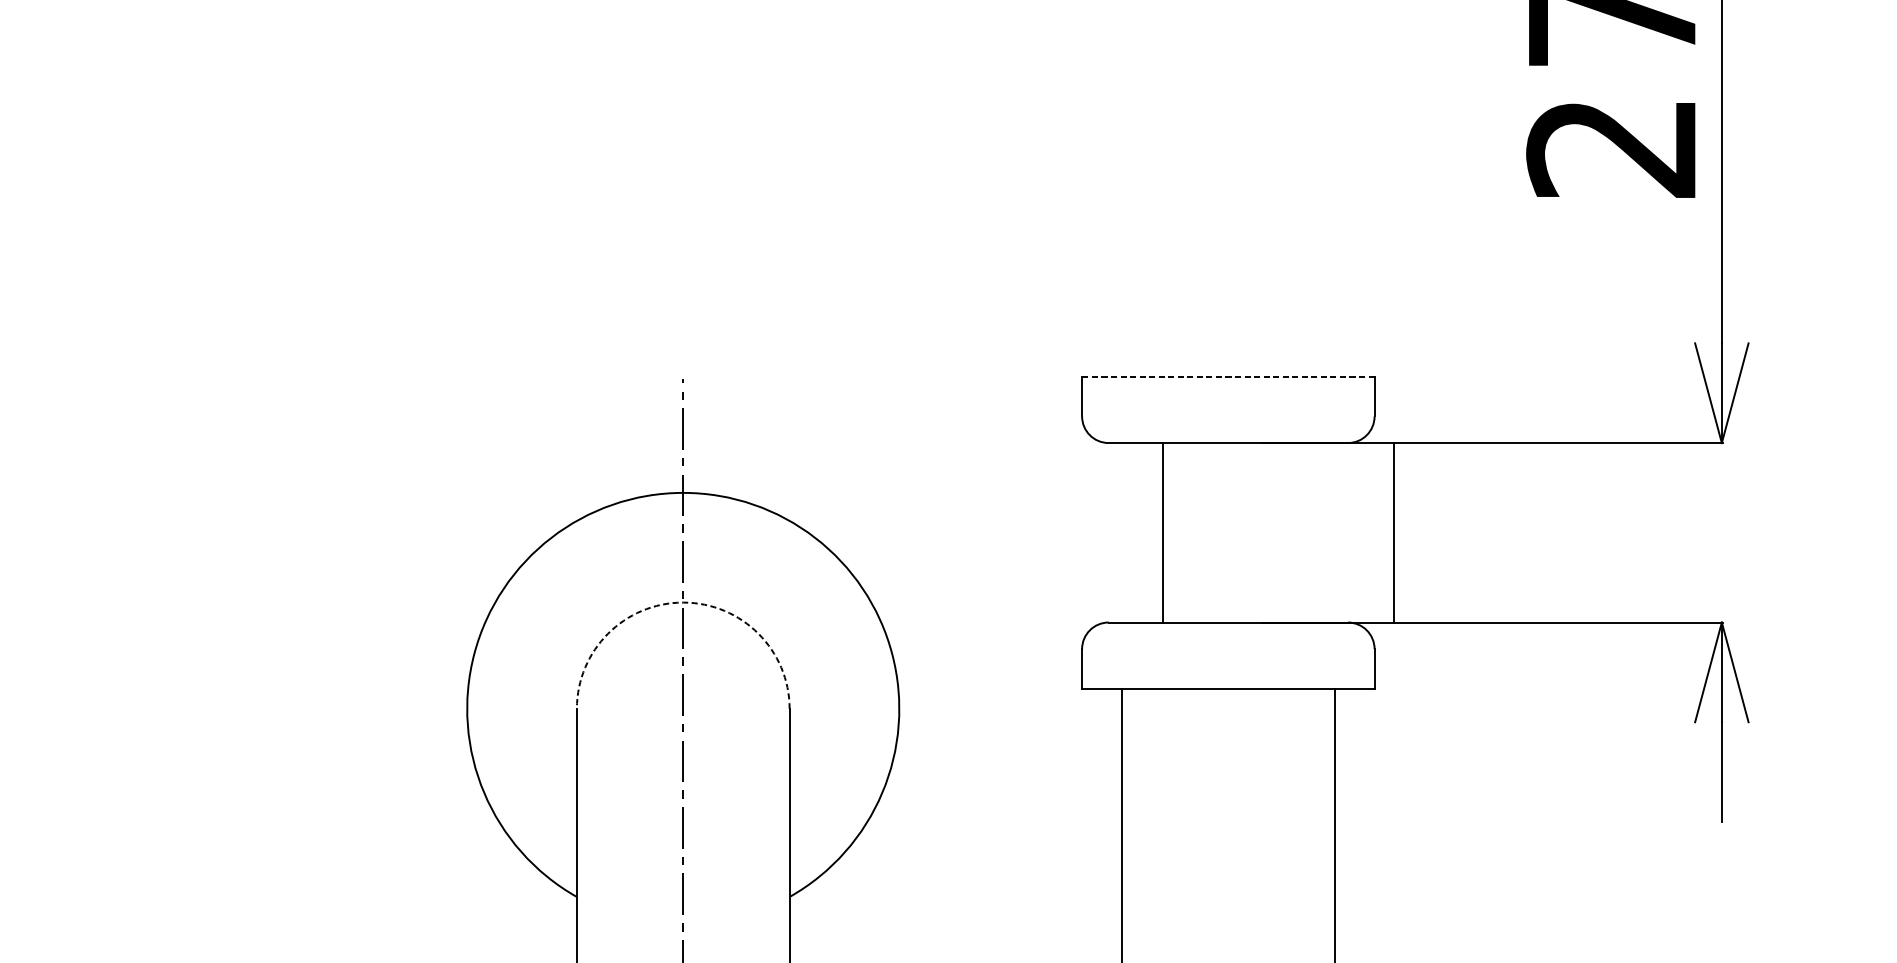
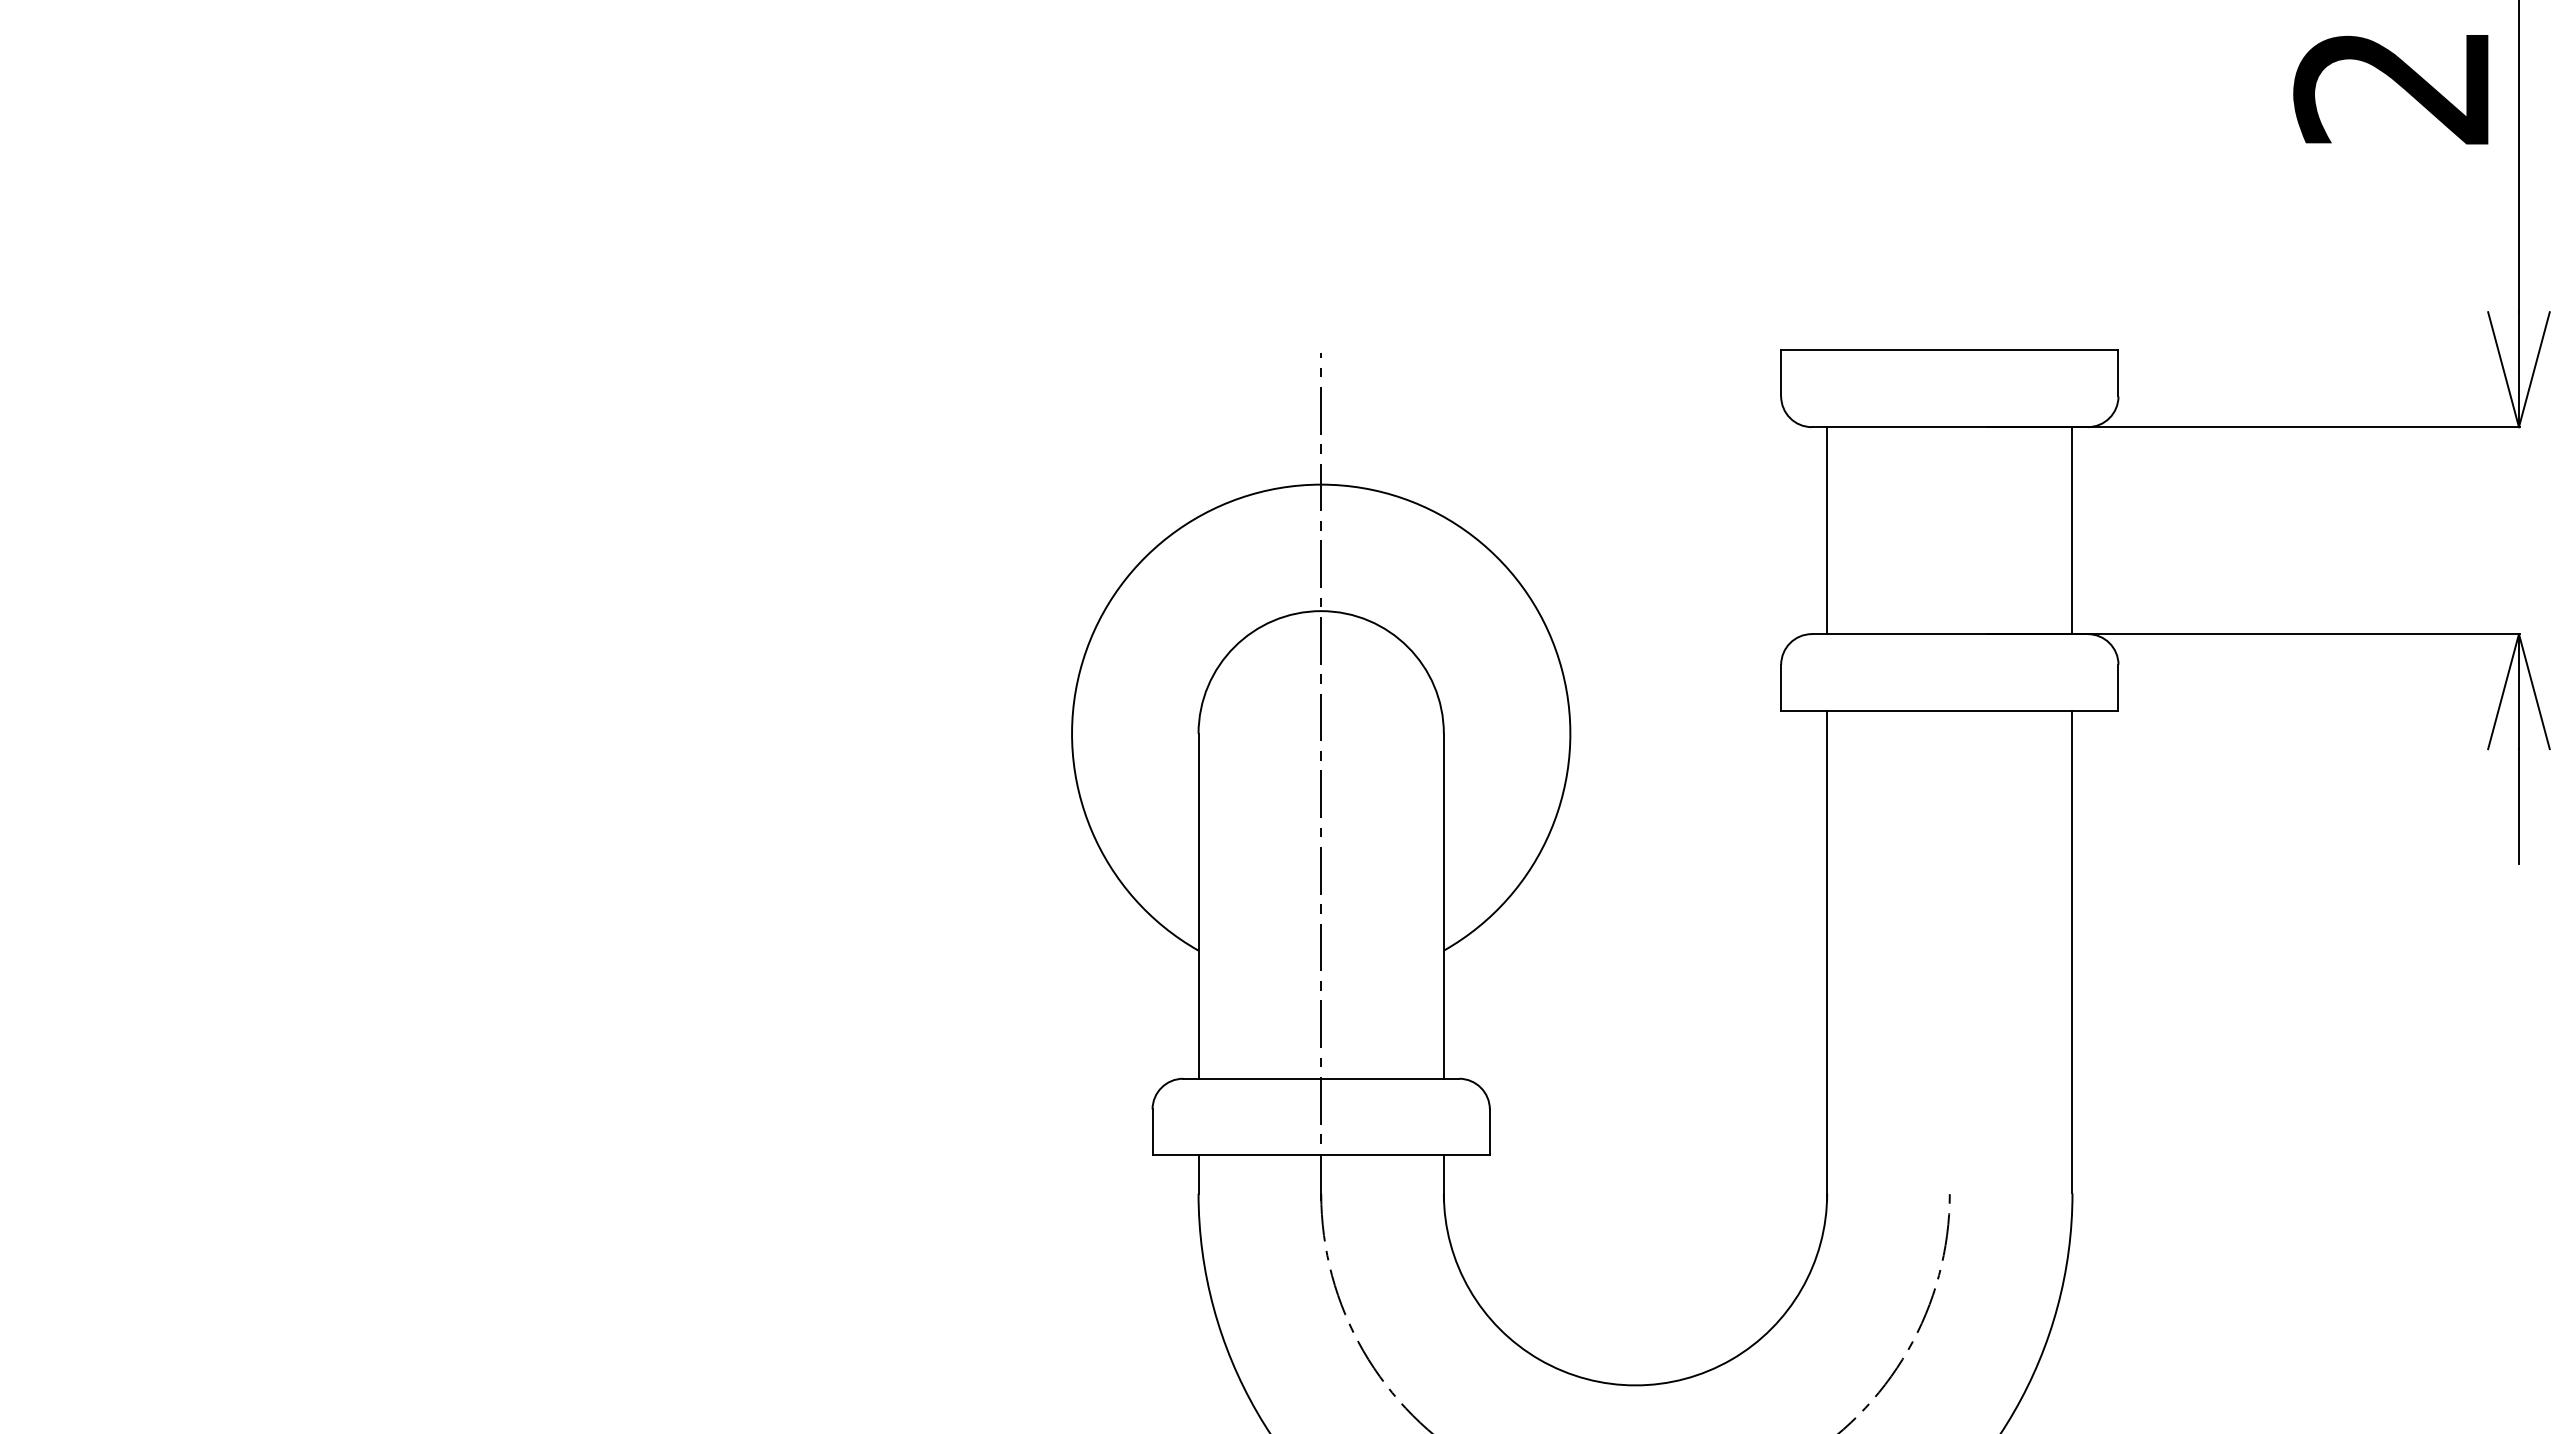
line: (1228, 376) -> (1949, 350), dashed -> solid
line: (1163, 532) -> (1827, 530), moved
line: (1393, 532) -> (2072, 530), moved
arc: (683, 602) -> (1321, 611), dashed -> solid

